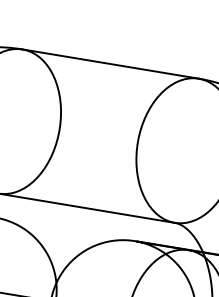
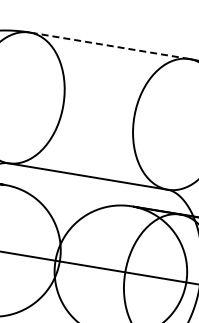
line: (110, 63) -> (109, 45), solid -> dashed

